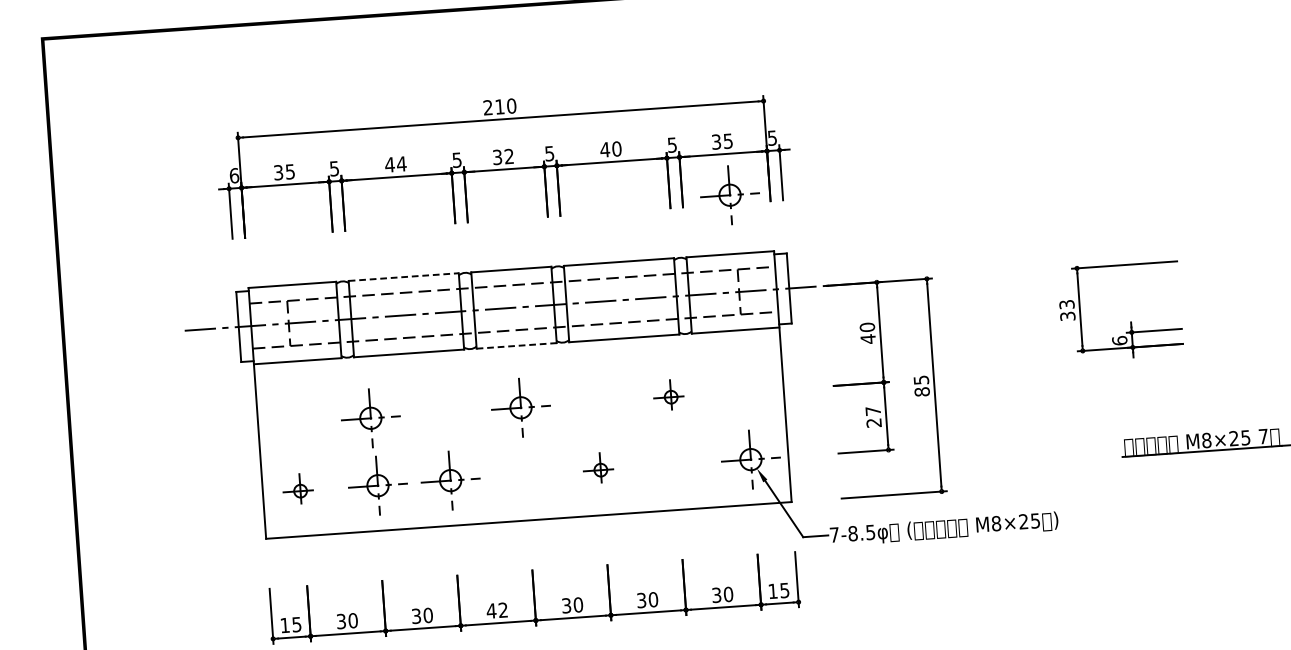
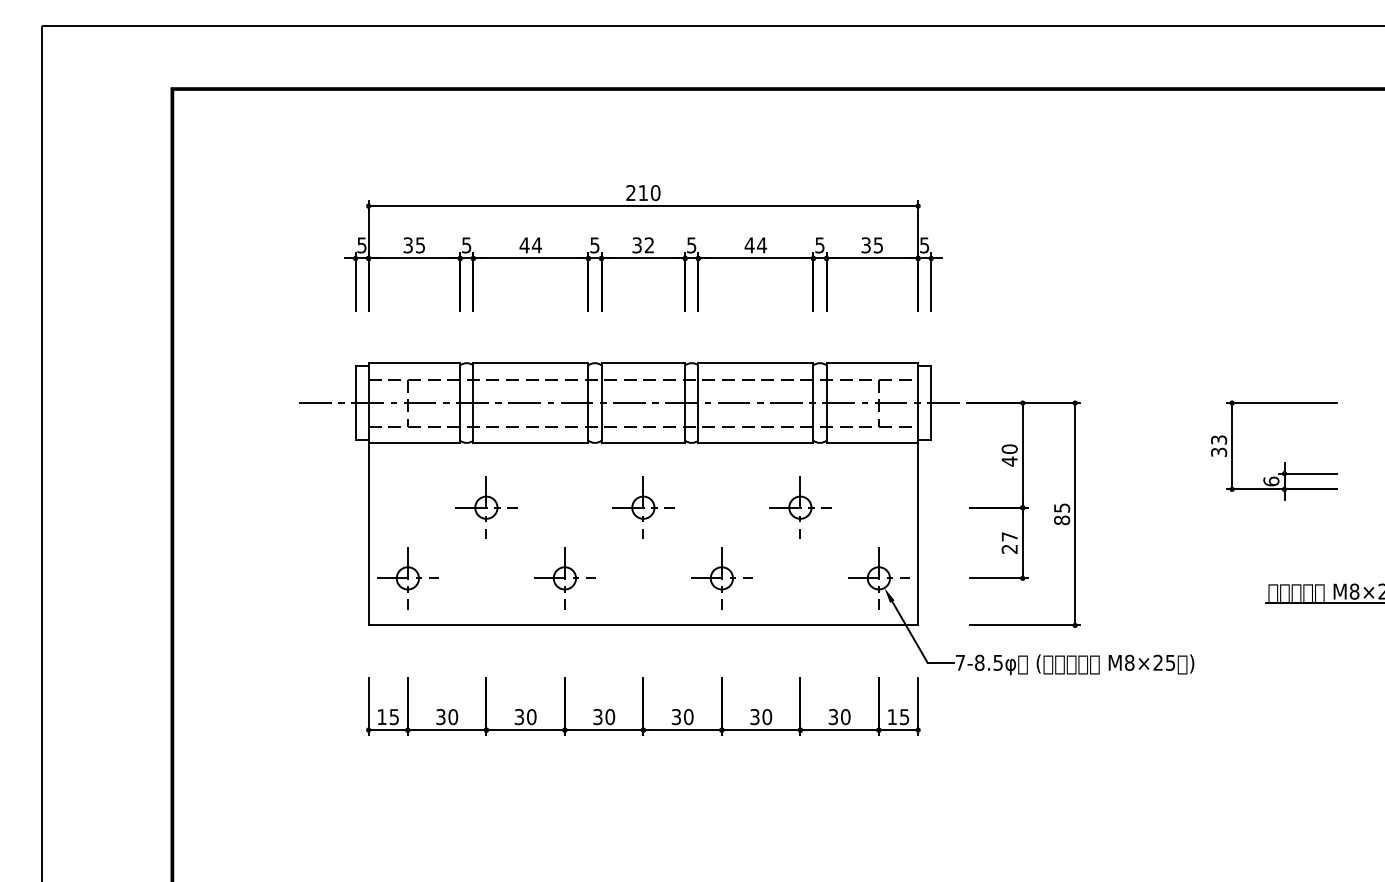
text: (616, 149) -> (761, 245), 40 -> 44
text: (233, 175) -> (361, 245), 6 -> 5
part: (730, 195) -> (876, 301), removed
line: (403, 277) -> (530, 363), dashed -> solid
line: (516, 345) -> (643, 442), dashed -> solid
part: (671, 397) -> (800, 507), size x1.67
part: (600, 470) -> (721, 578), size x1.67
part: (377, 485) -> (488, 578), removed
part: (300, 491) -> (407, 578), size x1.67
text: (496, 611) -> (603, 717), 42 -> 30

